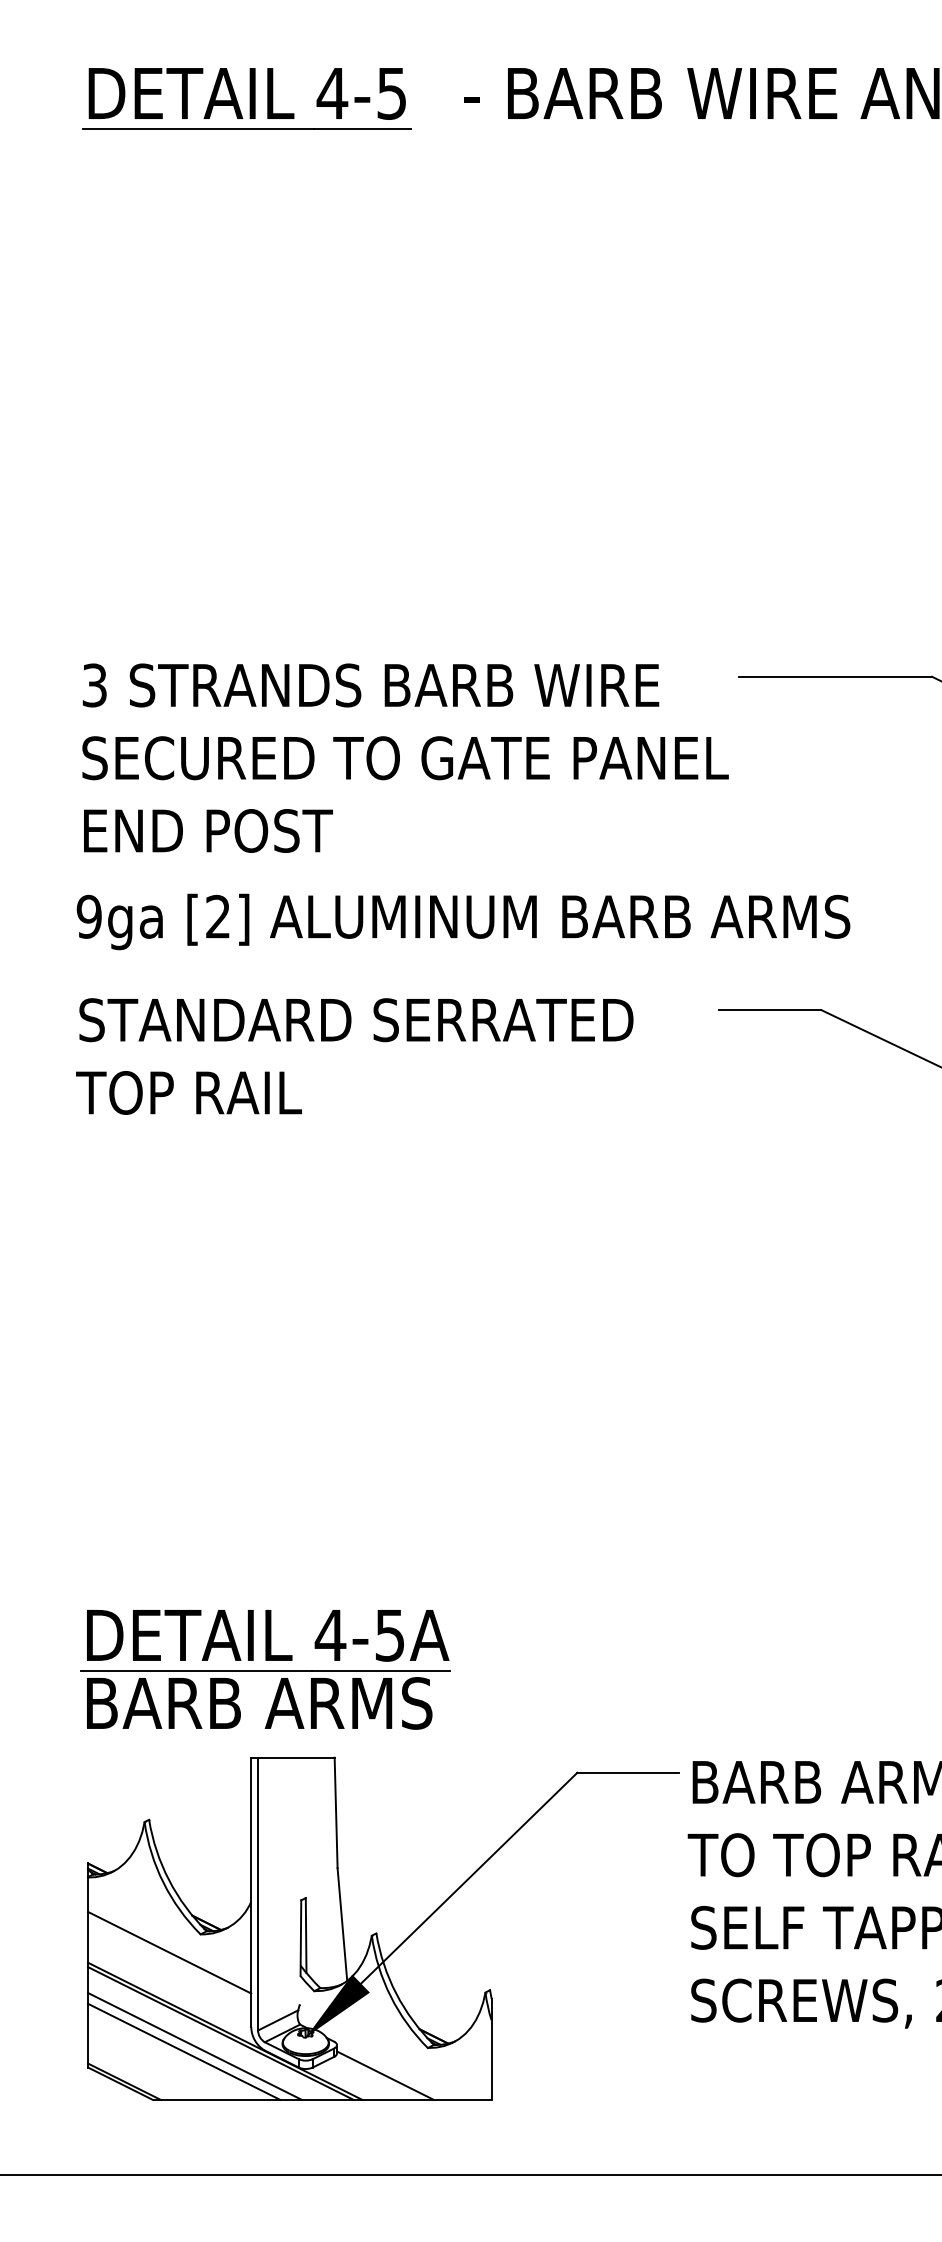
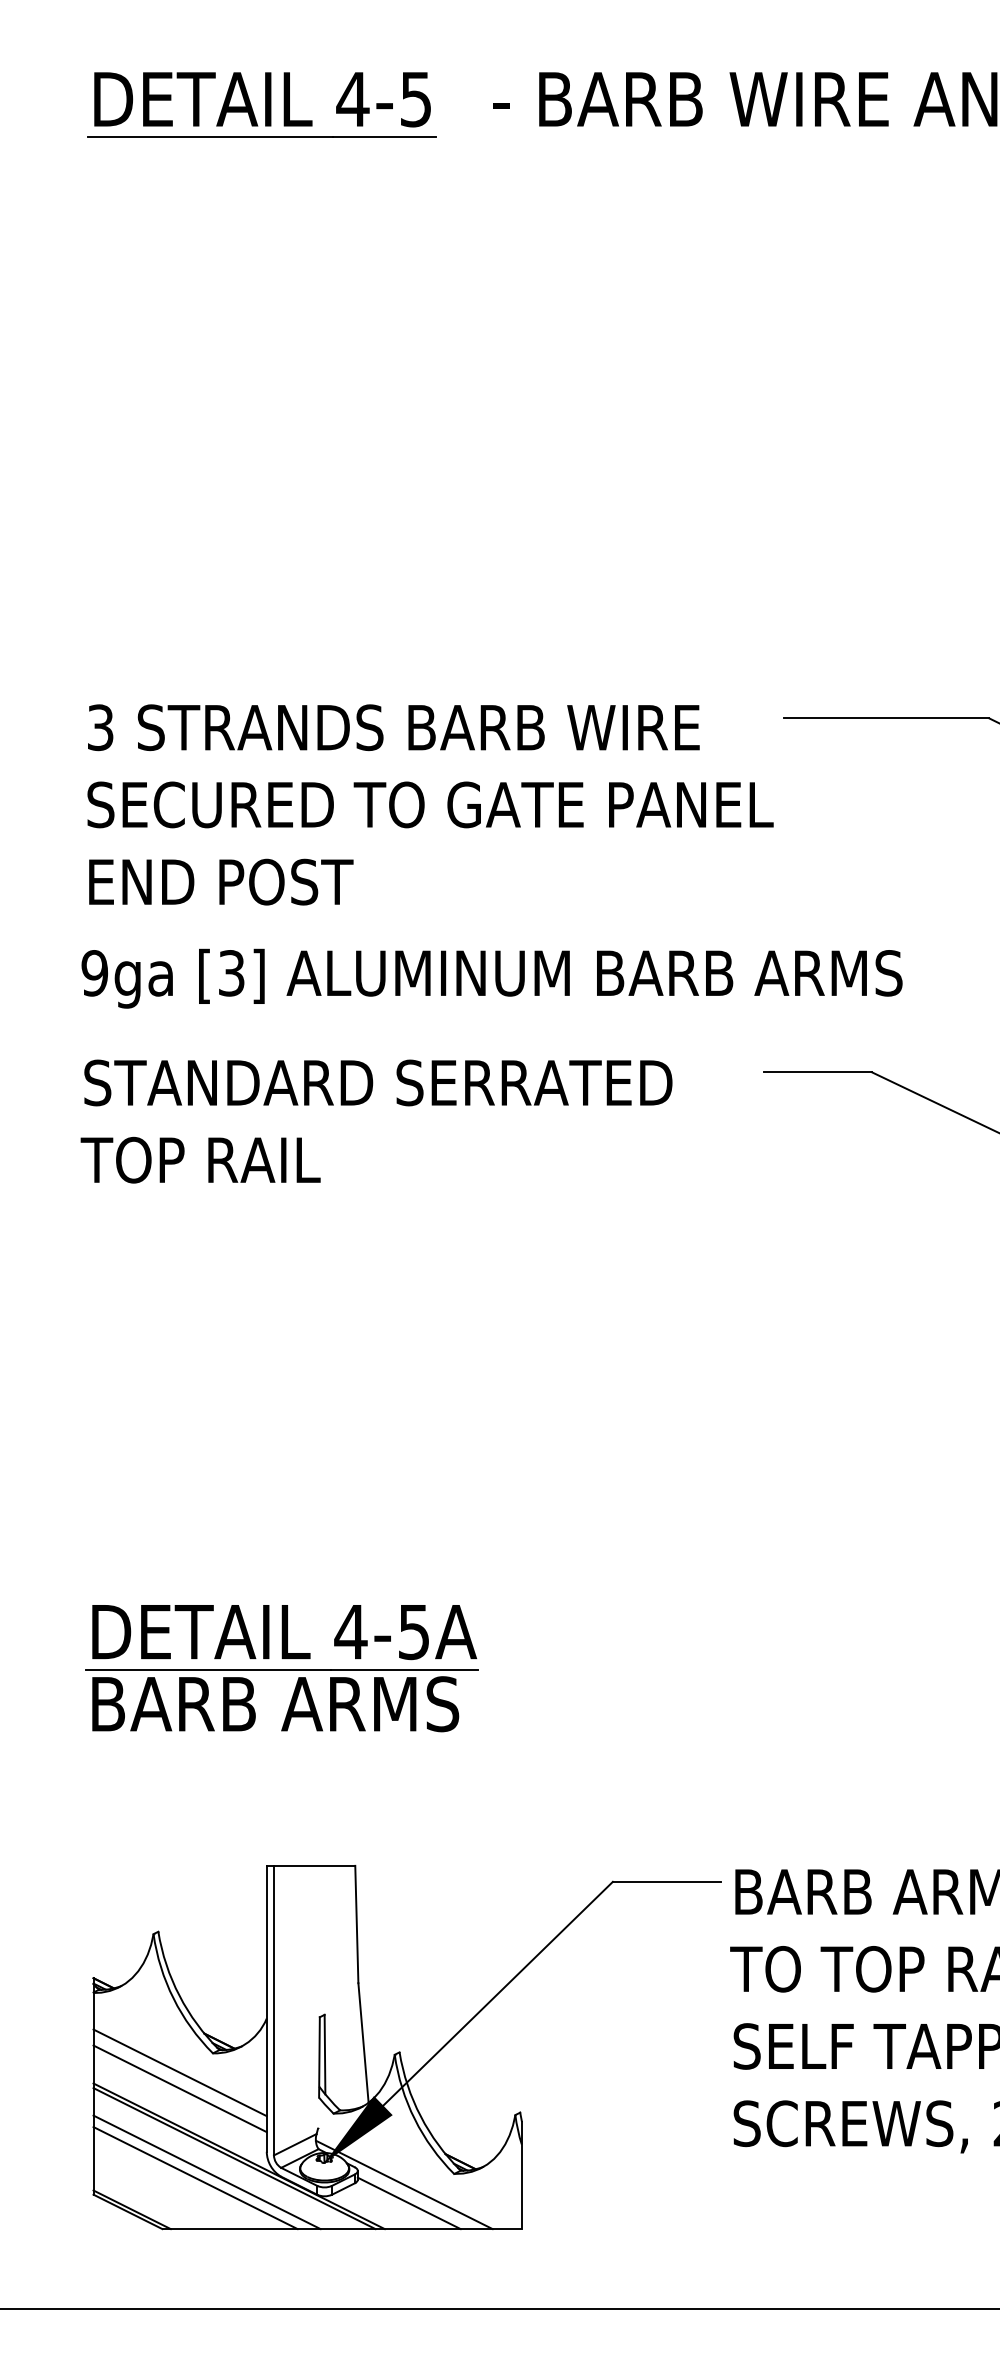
text: (218, 917) -> (231, 973), [2] -> [3]
part: (265, 1669) -> (281, 1668), moved
line: (169, 1967) -> (179, 2088), added
line: (381, 2057) -> (404, 2184), added

